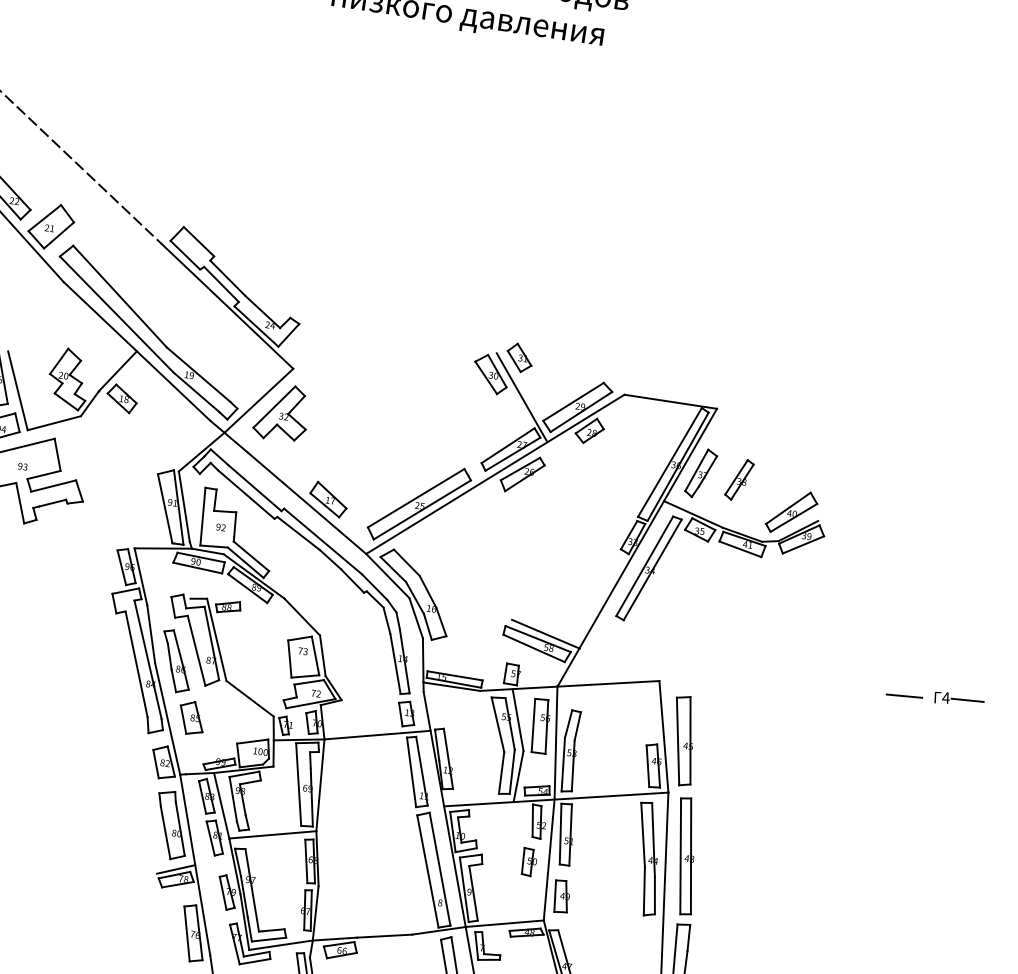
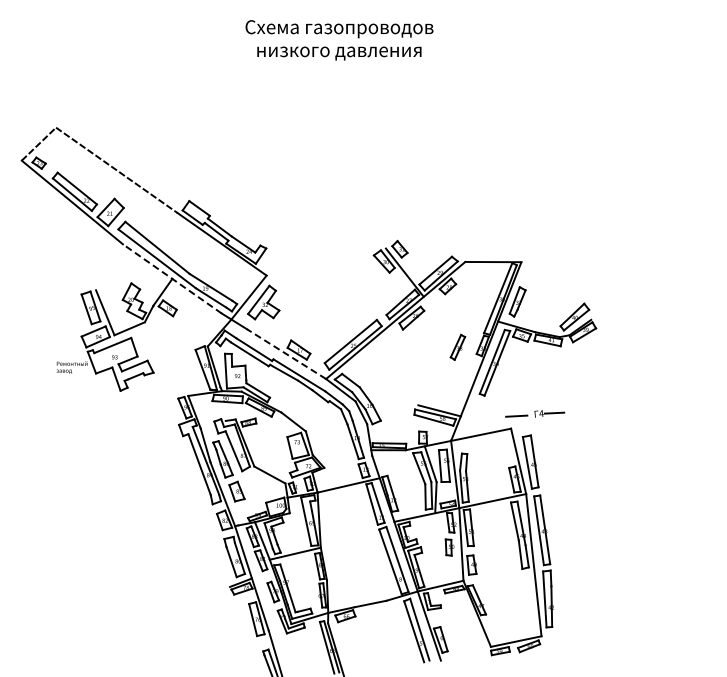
line: (135, 350) -> (171, 278), solid -> dashed
part: (738, 478) -> (457, 346), moved
line: (306, 503) -> (286, 354), solid -> dashed
part: (936, 696) -> (535, 413), moved

